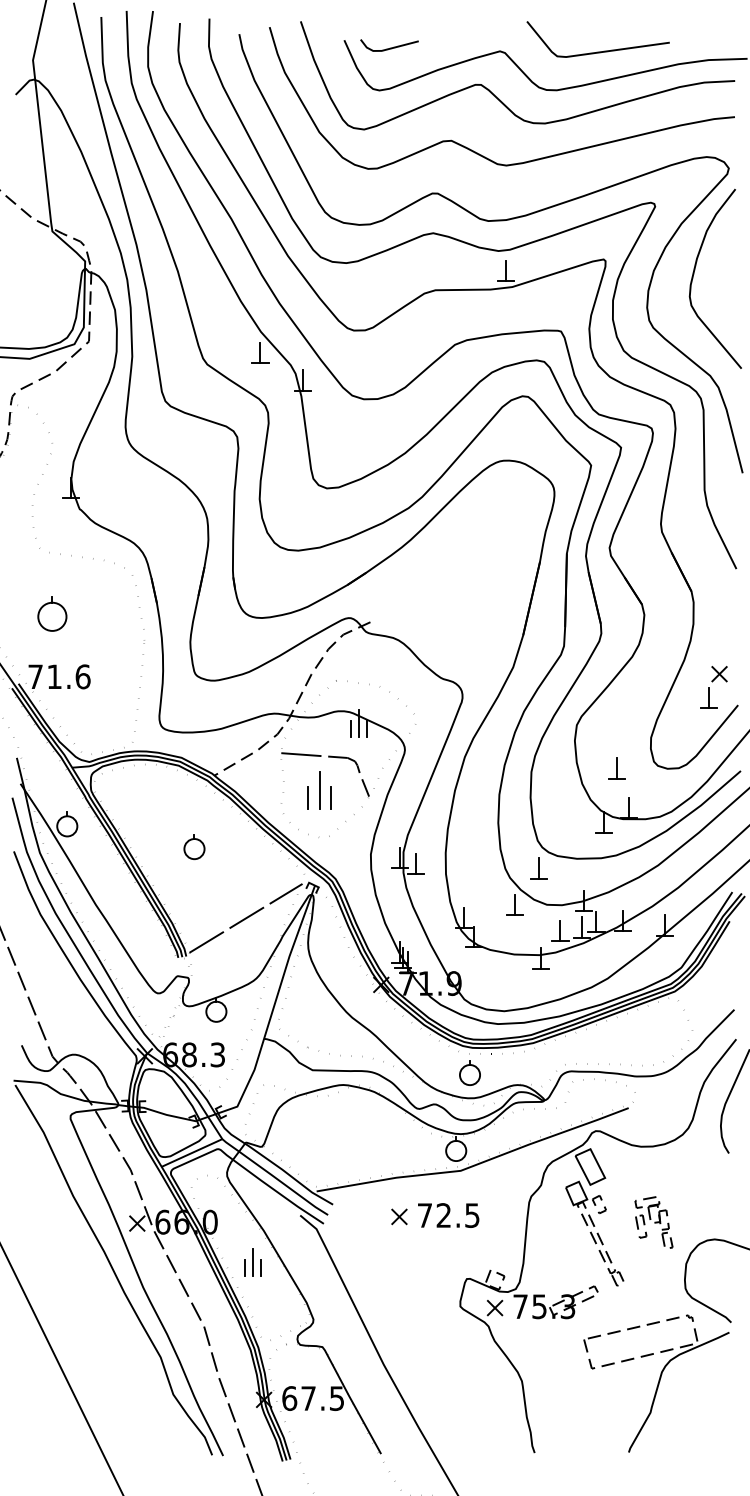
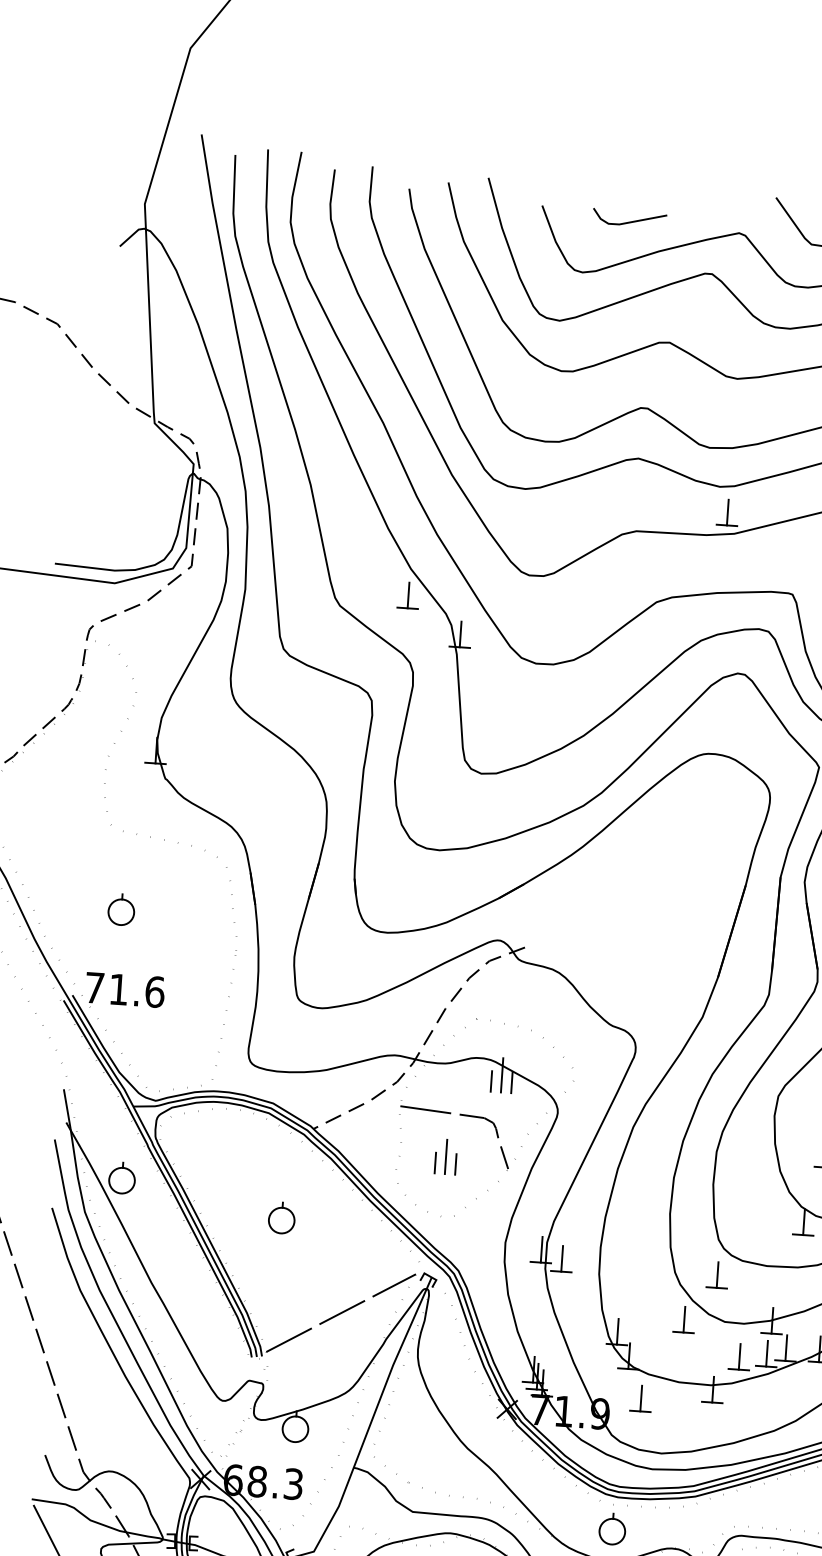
line: (390, 47) -> (630, 220), moved
part: (52, 614) -> (121, 910), size x0.71
part: (319, 790) -> (445, 1156), size x0.71
part: (485, 968) -> (641, 1397), added

